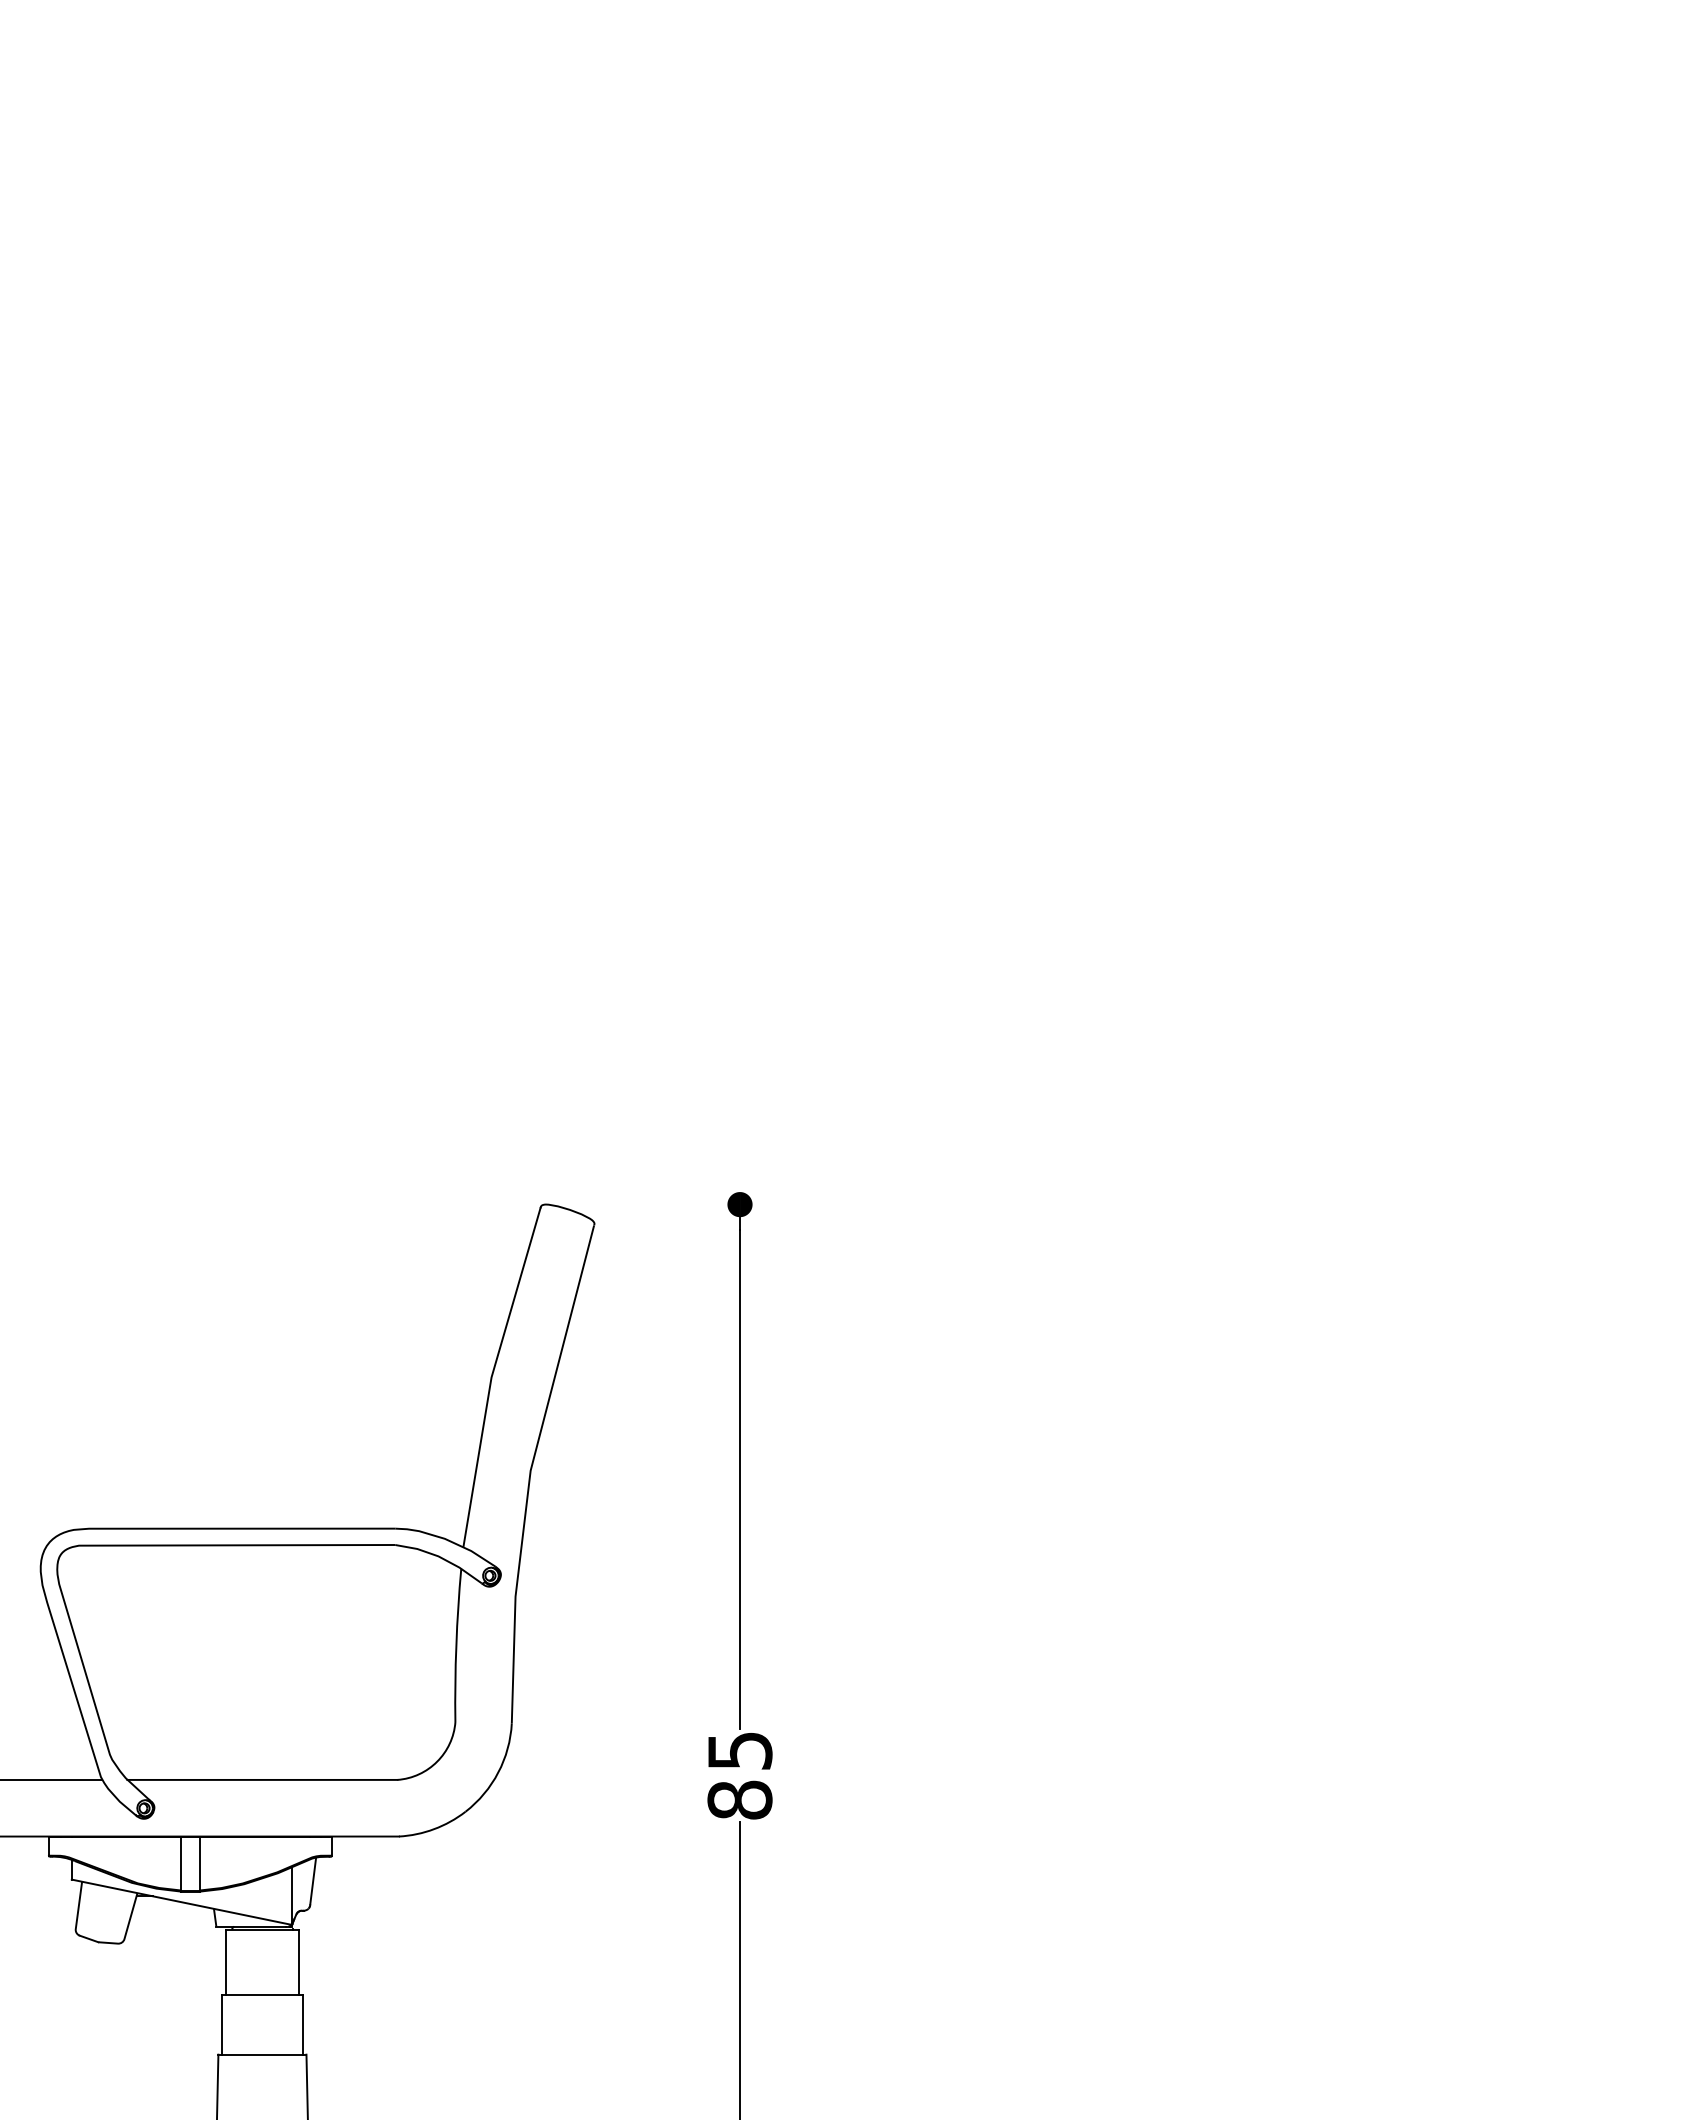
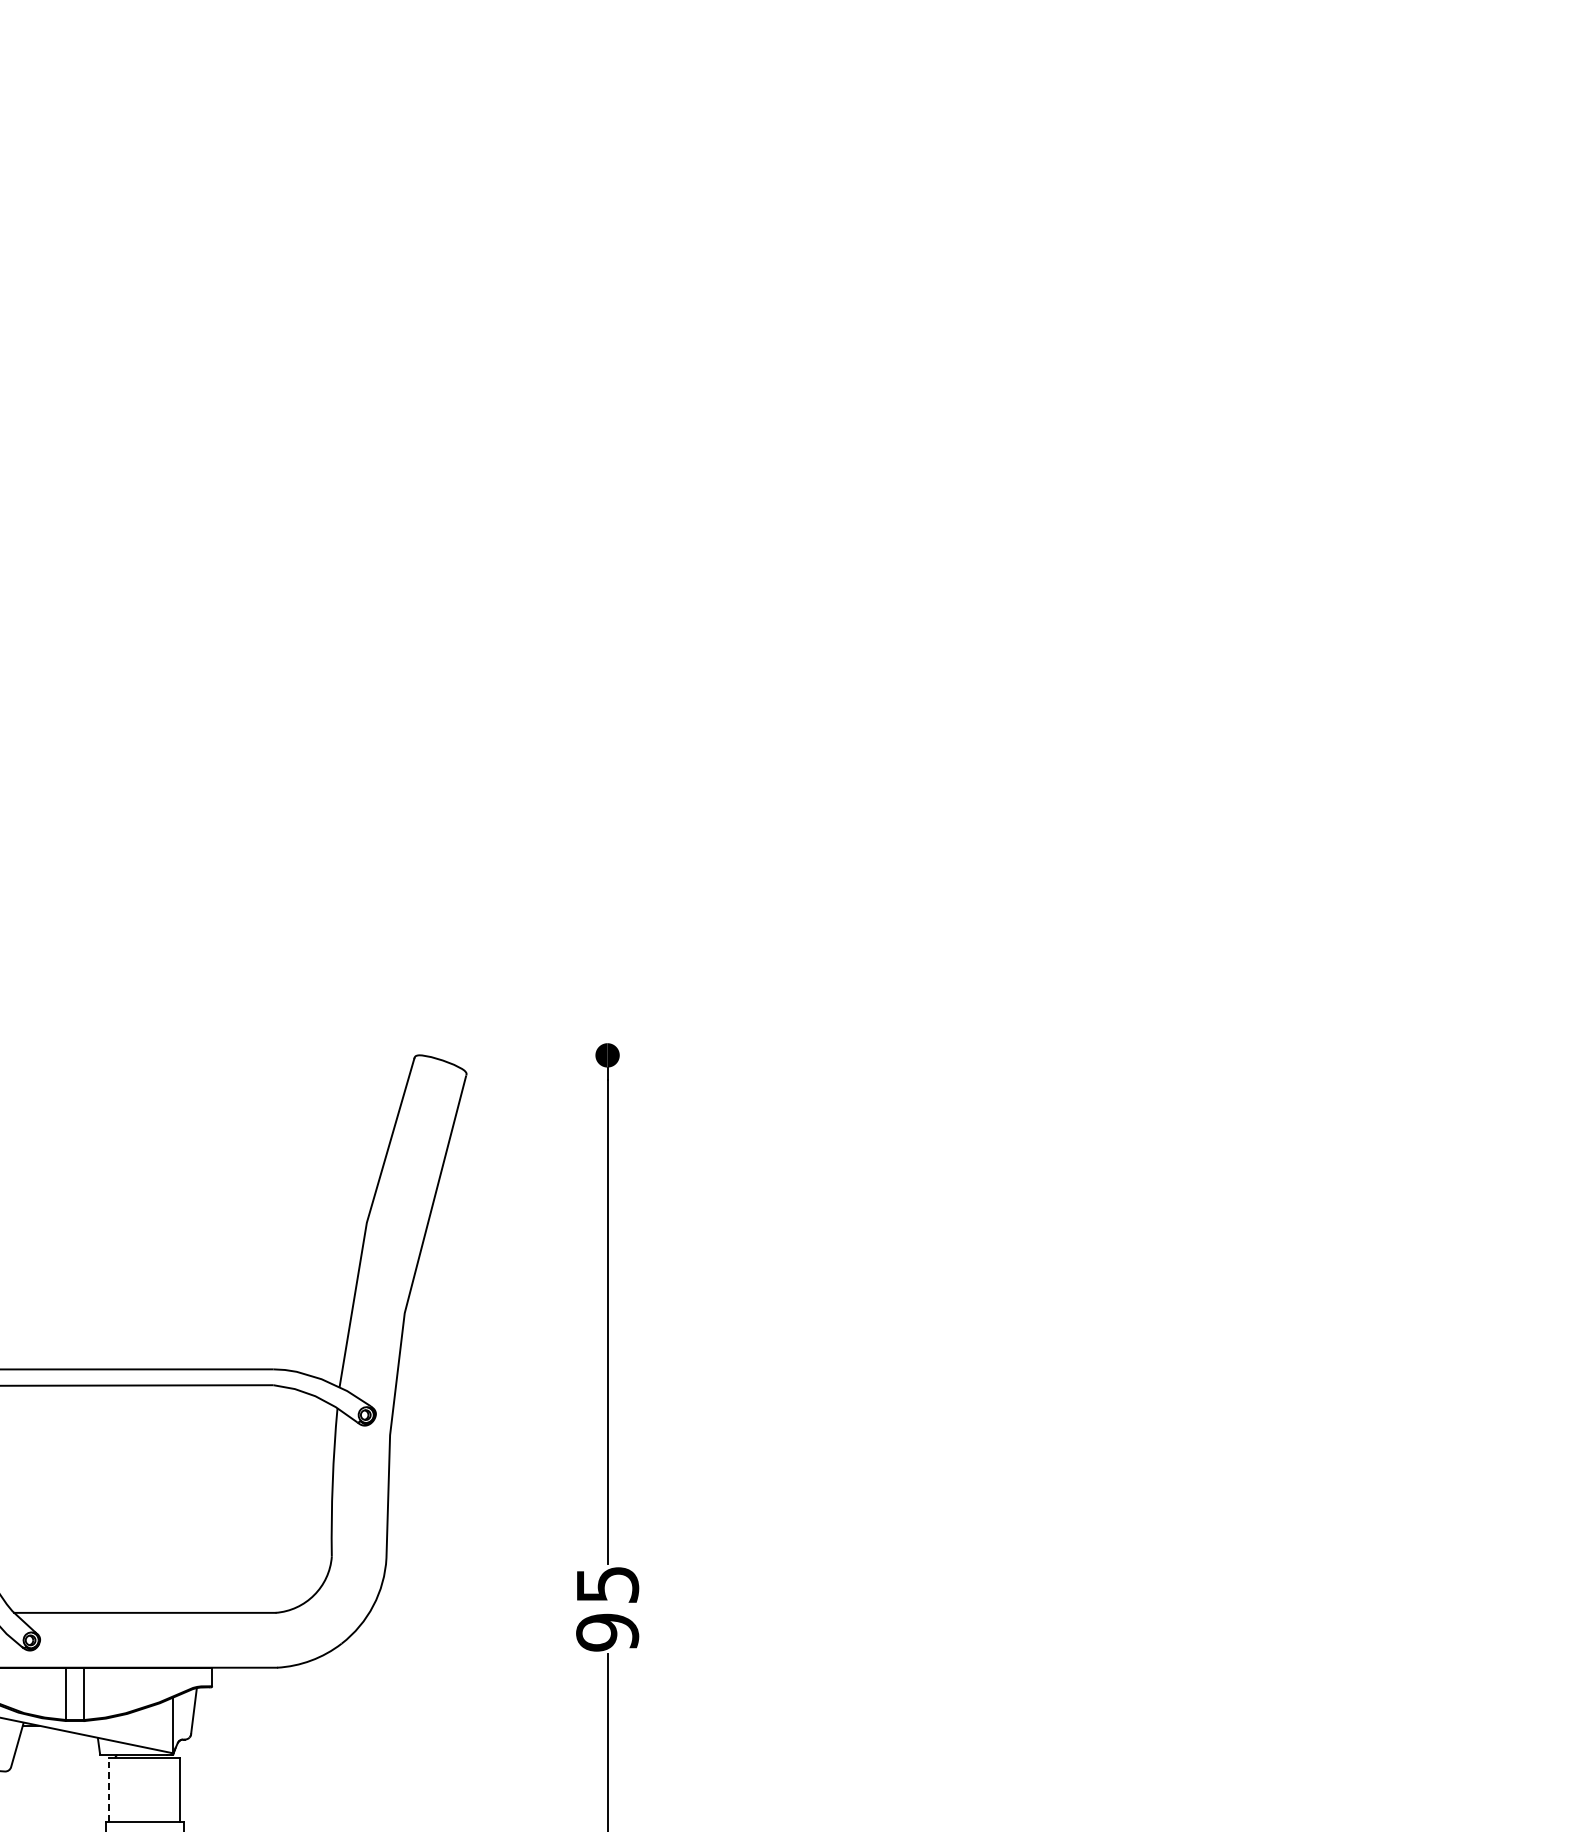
text: (739, 1799) -> (607, 1631), 85 -> 95
line: (225, 1962) -> (109, 1789), solid -> dashed

